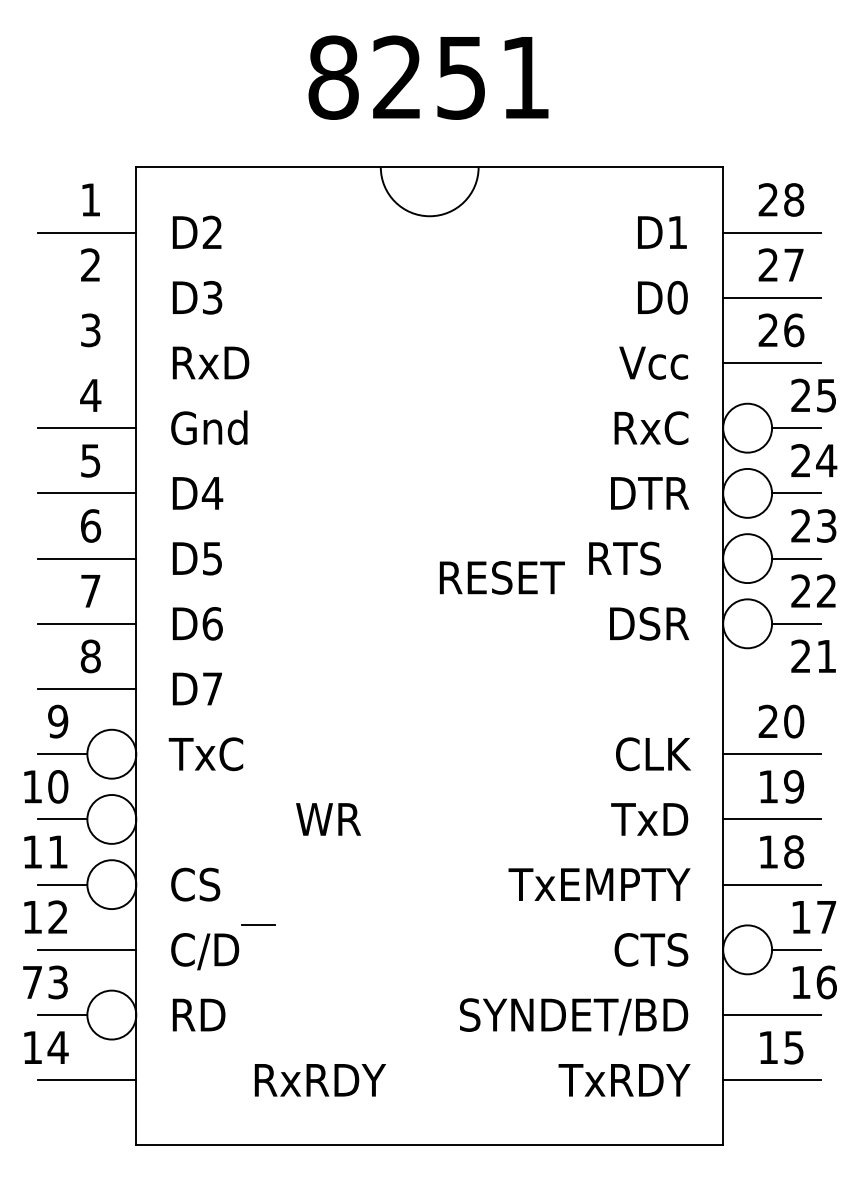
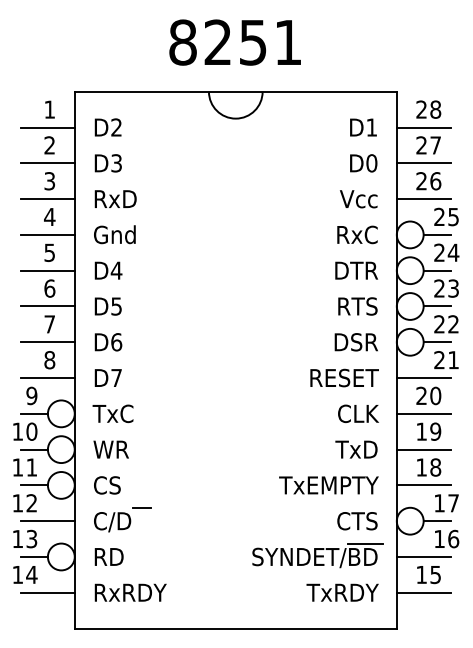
line: (86, 298) -> (47, 163), added
line: (86, 363) -> (47, 199), added
text: (624, 558) -> (357, 306), moved
text: (502, 576) -> (344, 377), moved
line: (771, 689) -> (423, 378), added
text: (327, 819) -> (110, 449), moved
text: (31, 981) -> (17, 538), 73 -> 13
line: (666, 990) -> (365, 543), added
text: (319, 1079) -> (130, 592), moved

